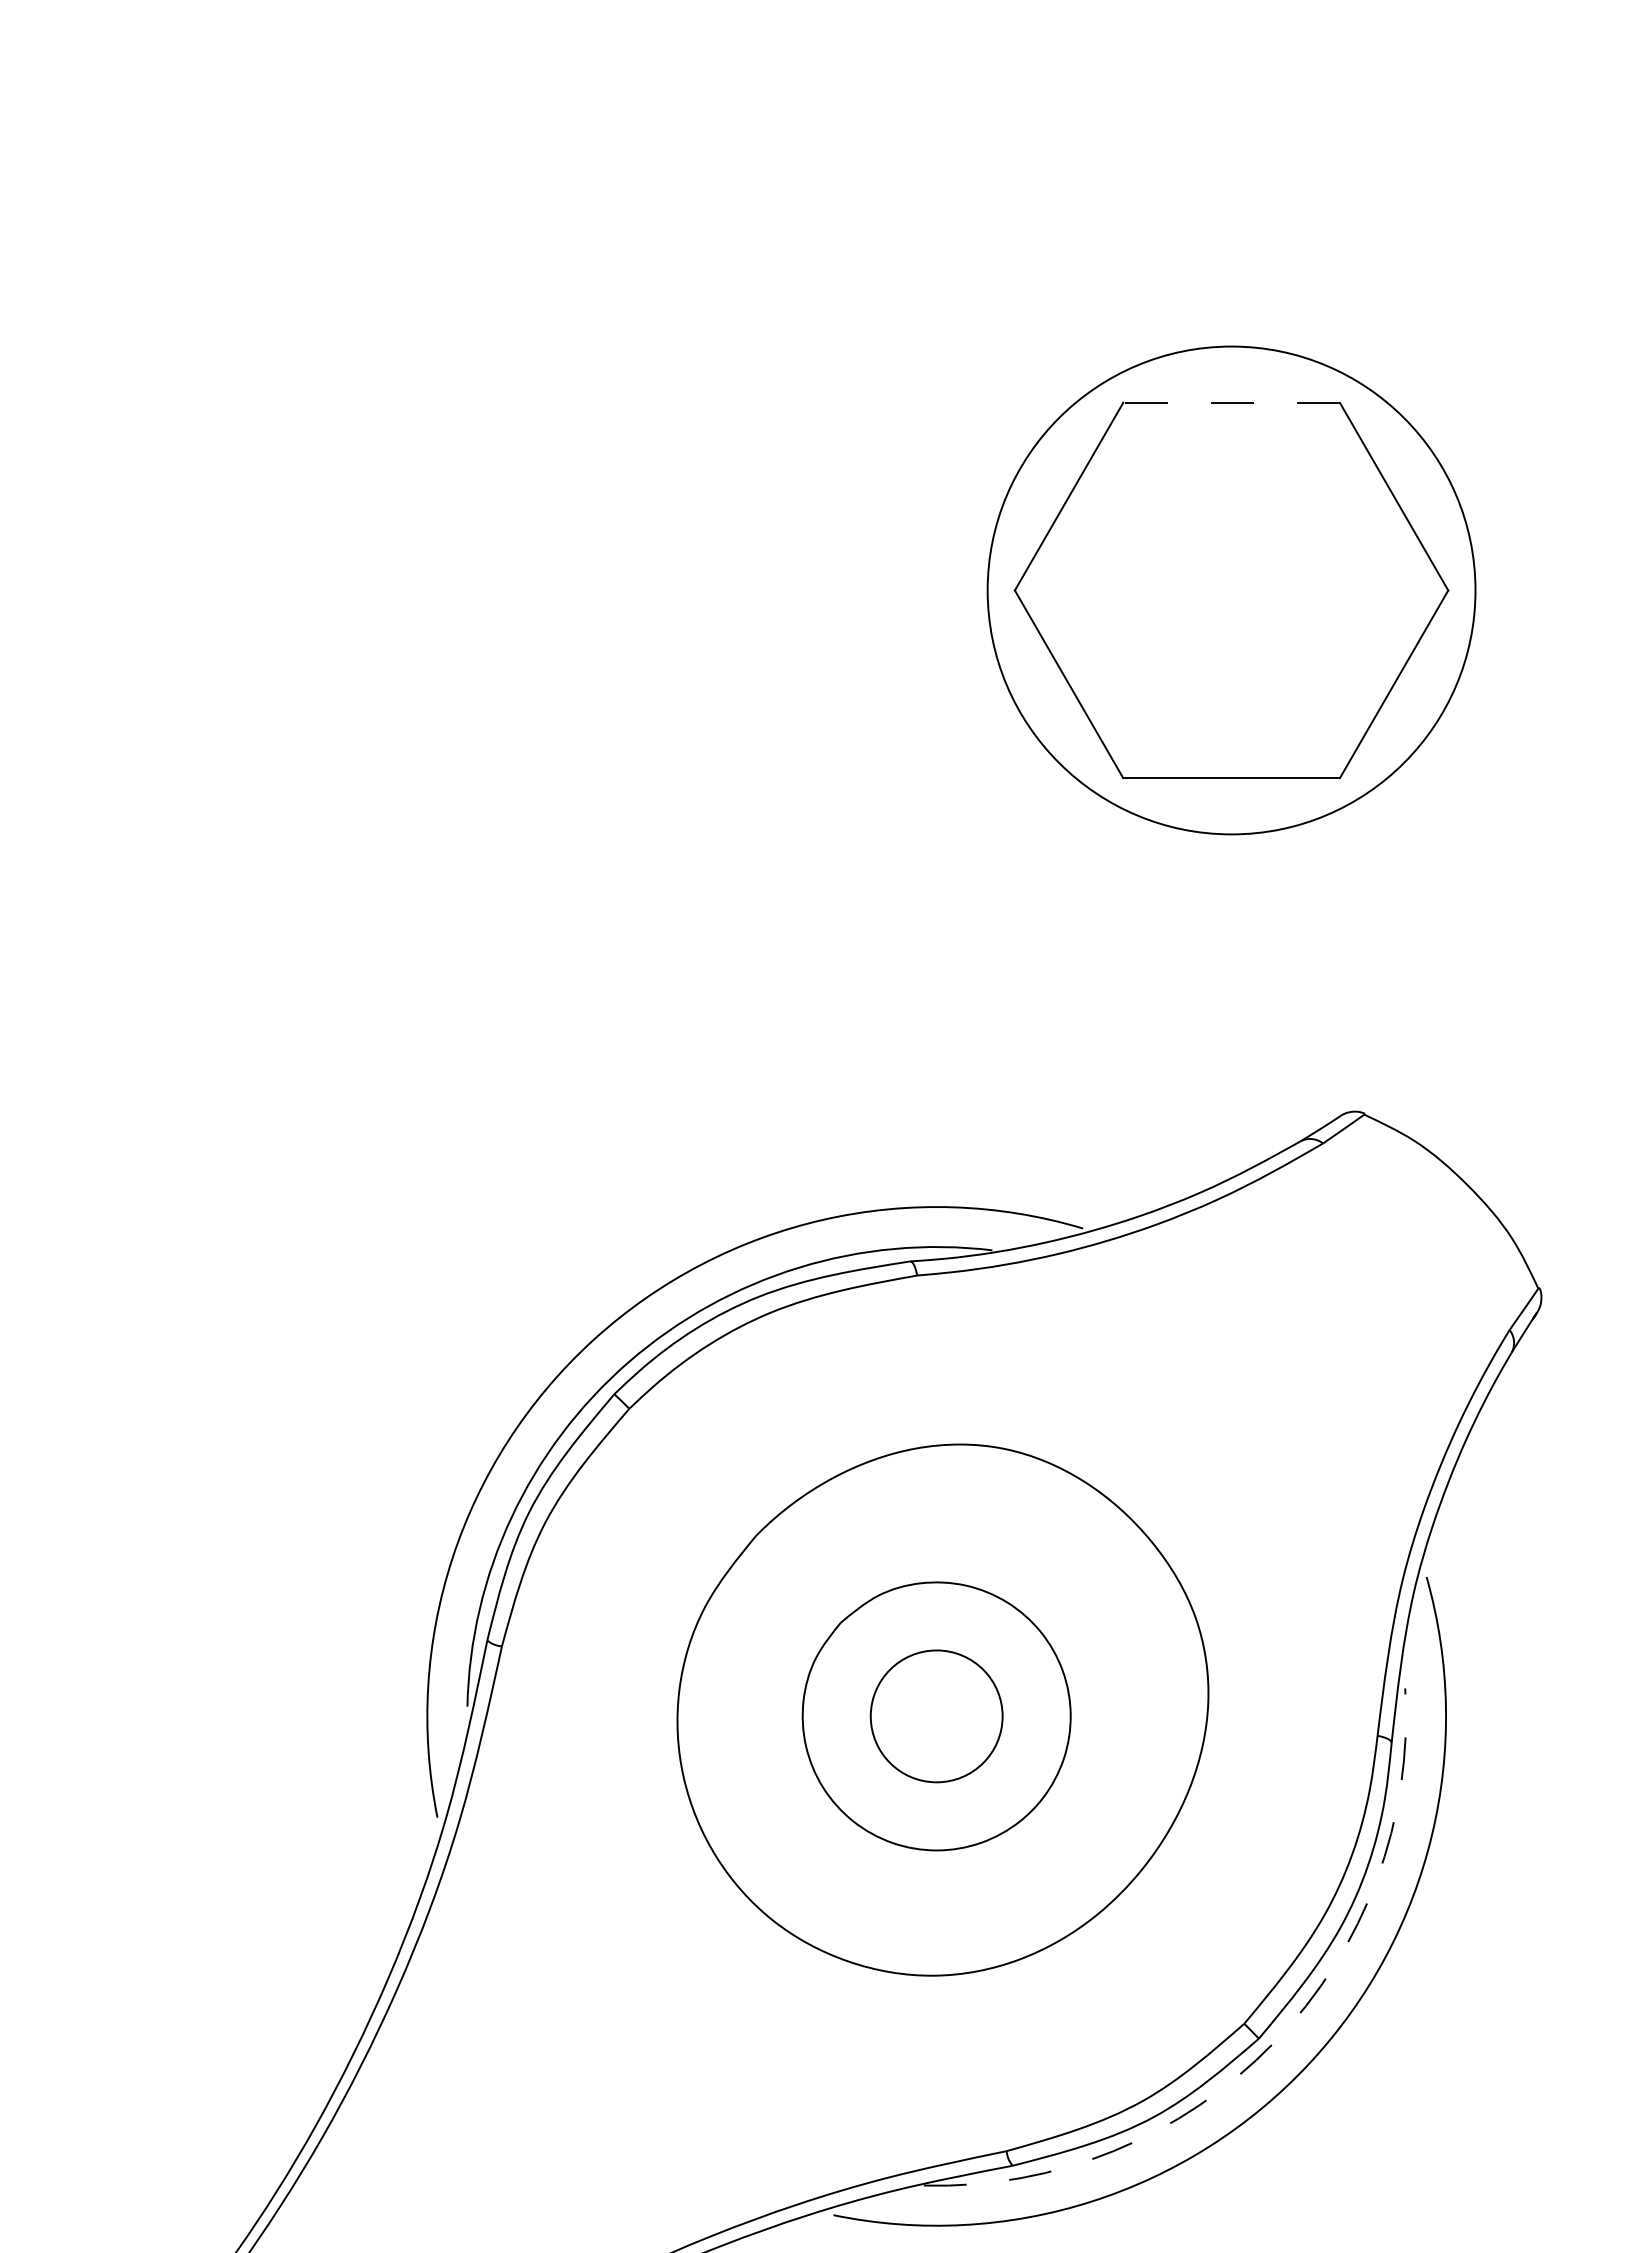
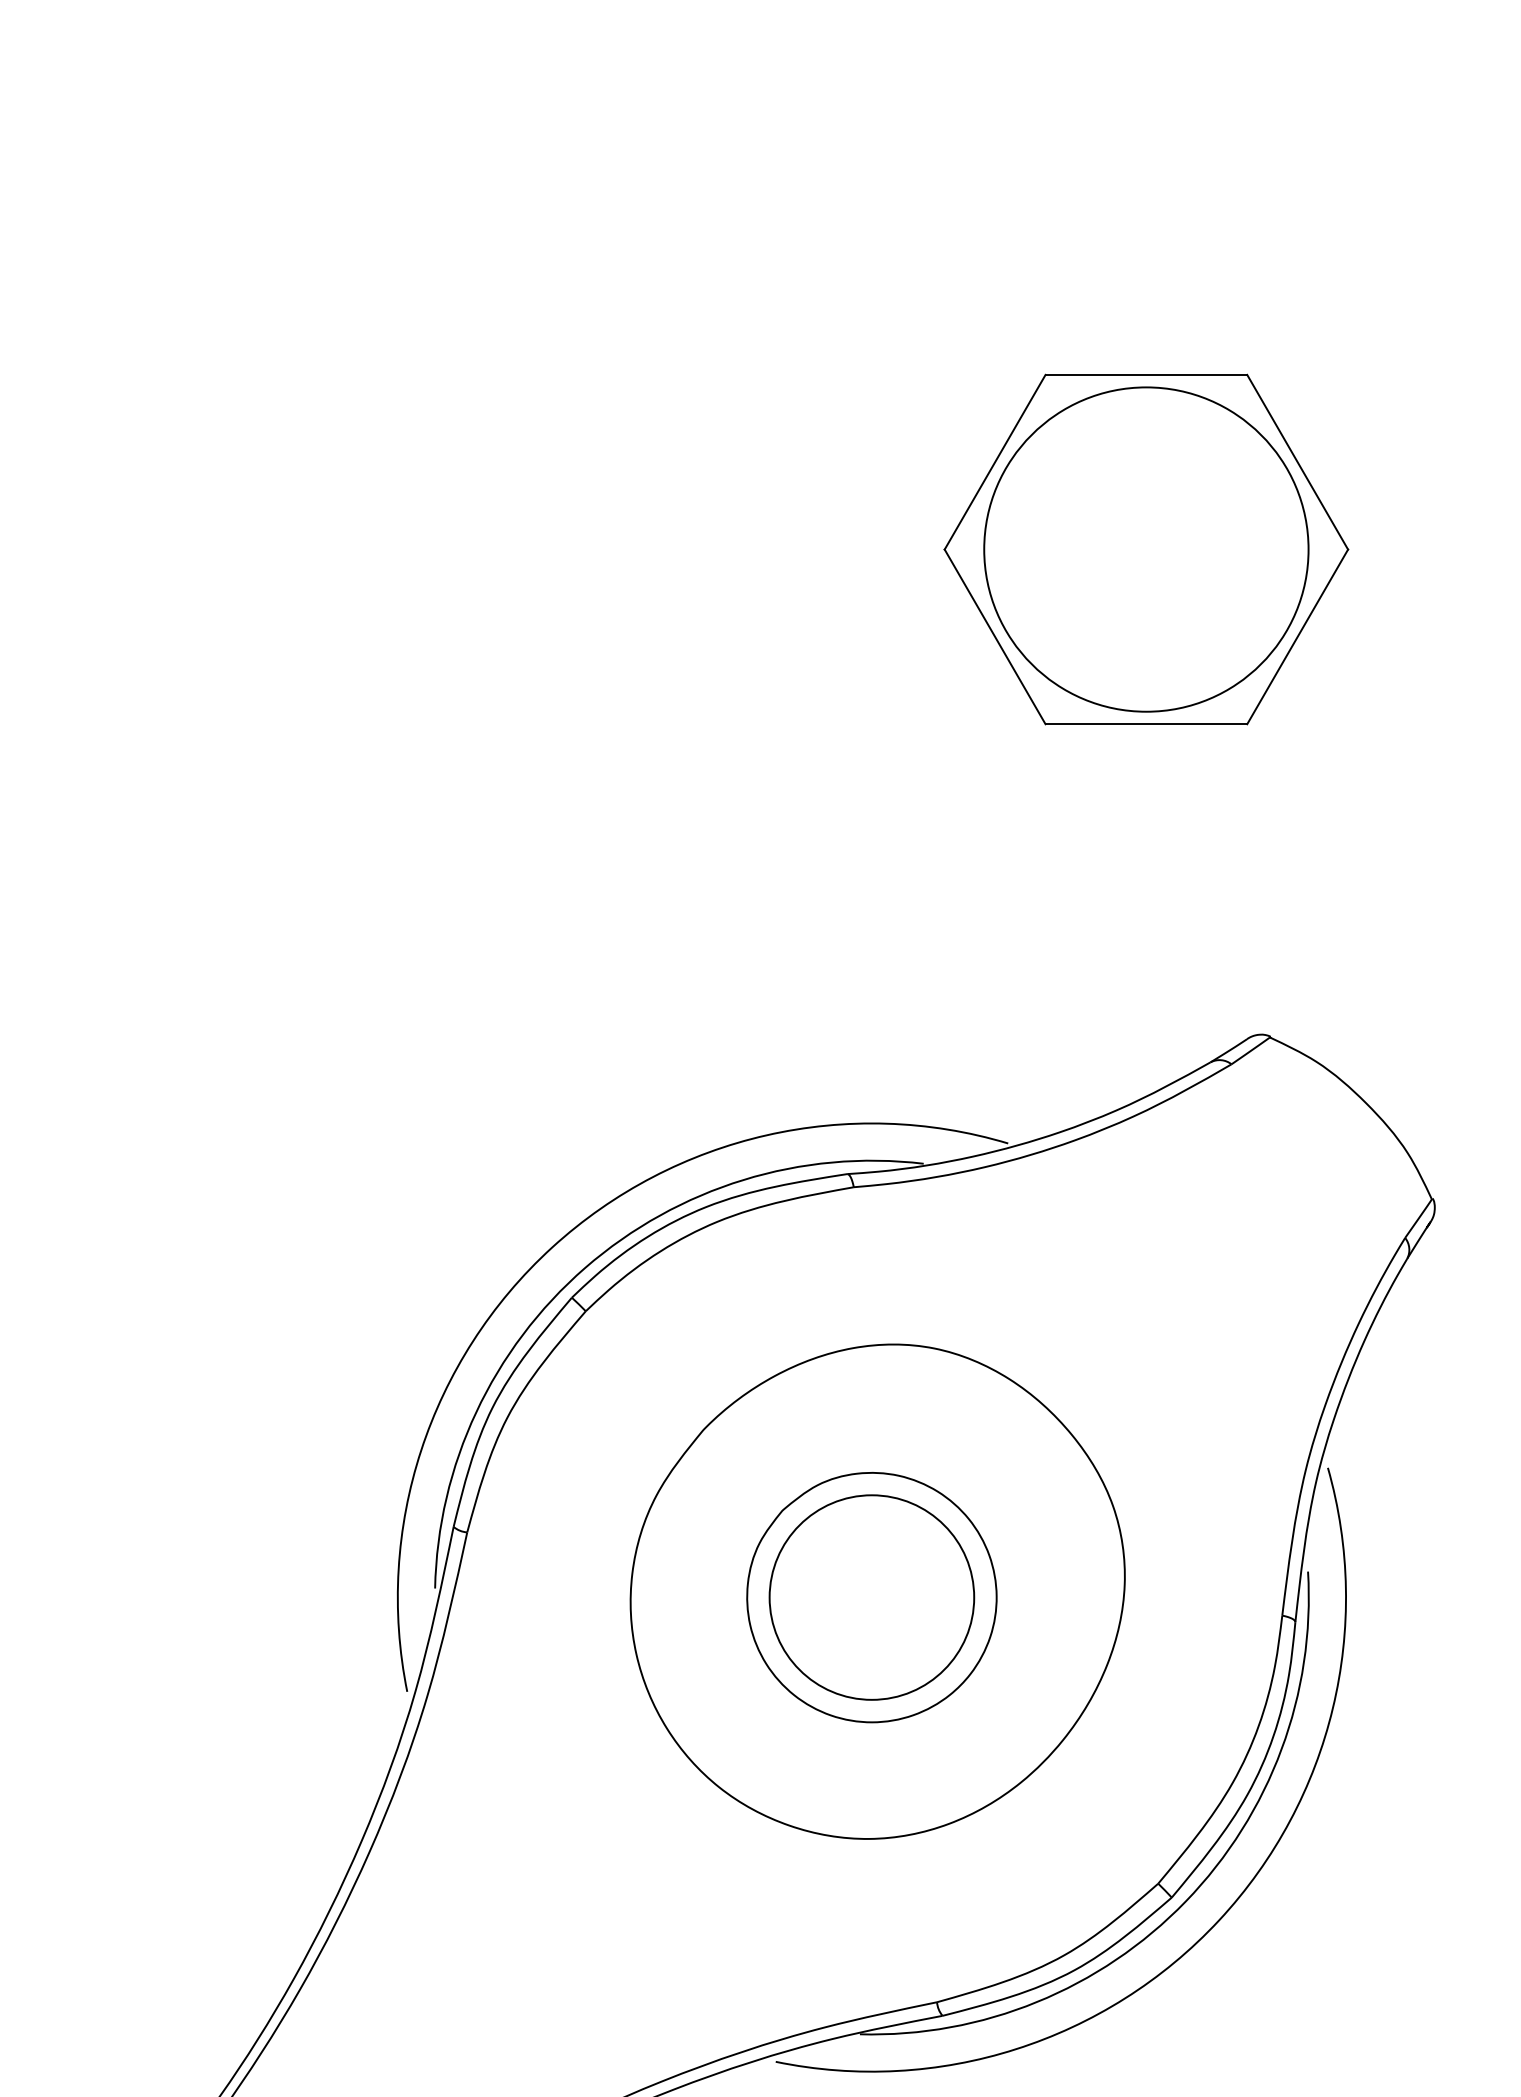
line: (1231, 402) -> (1146, 374), dashed -> solid
circle: (1231, 590) -> (1146, 549), size x0.71
circle: (936, 1716) -> (871, 1597), size x1.67
arc: (1273, 2042) -> (1185, 1901), dashed -> solid

